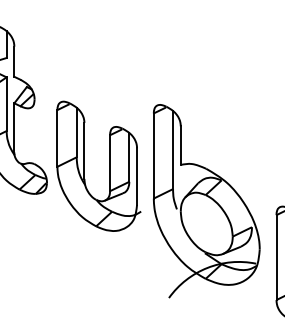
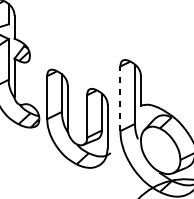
line: (153, 156) -> (120, 99), solid -> dashed
part: (109, 165) -> (86, 118), moved

